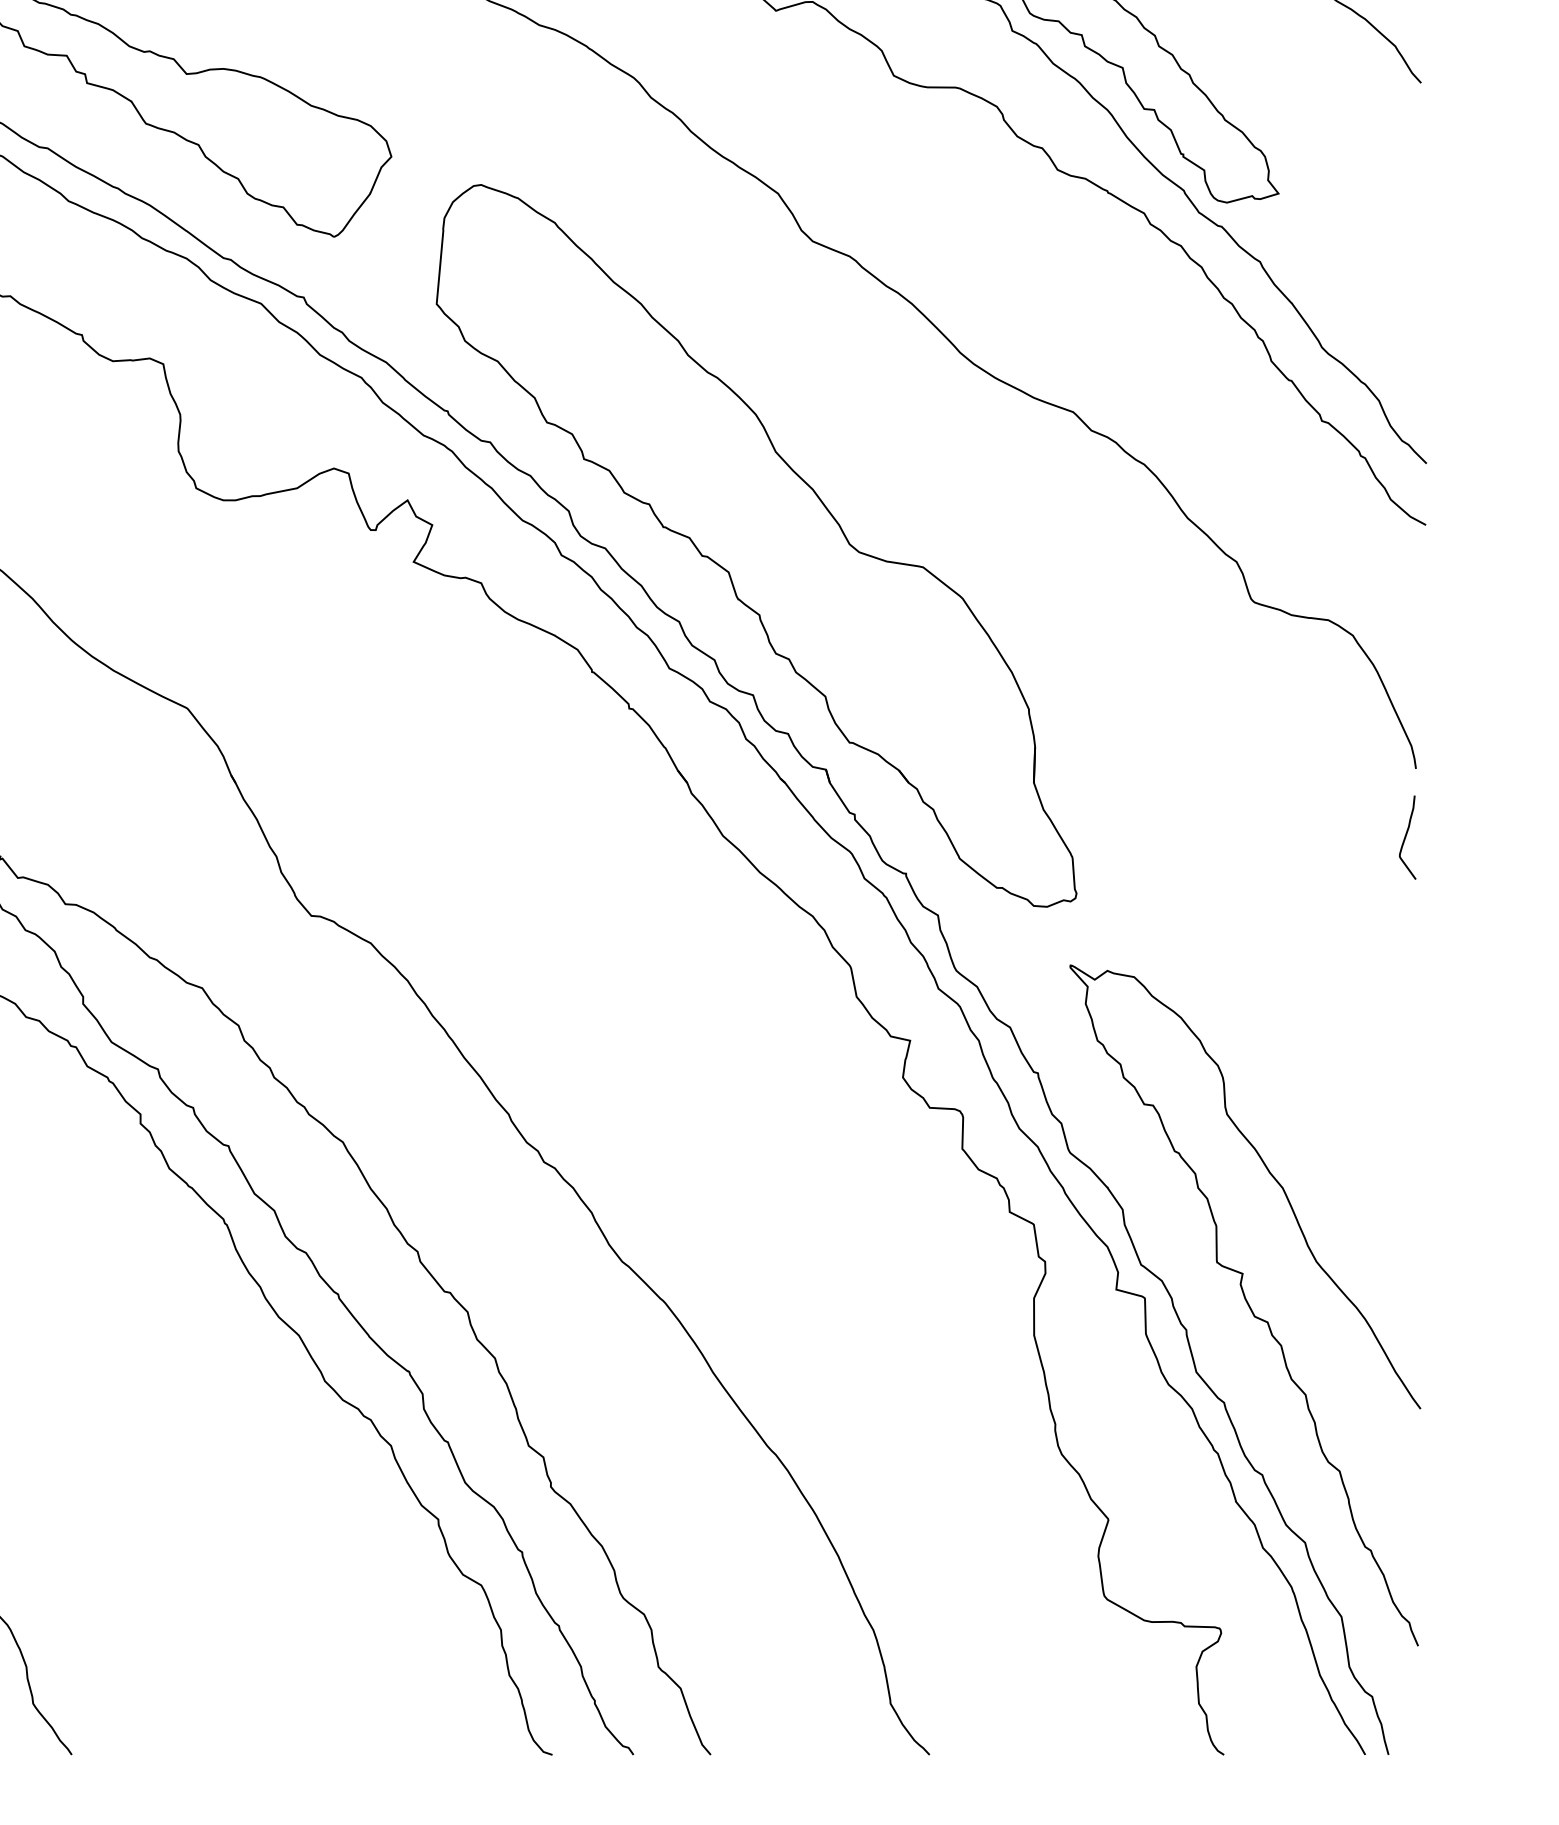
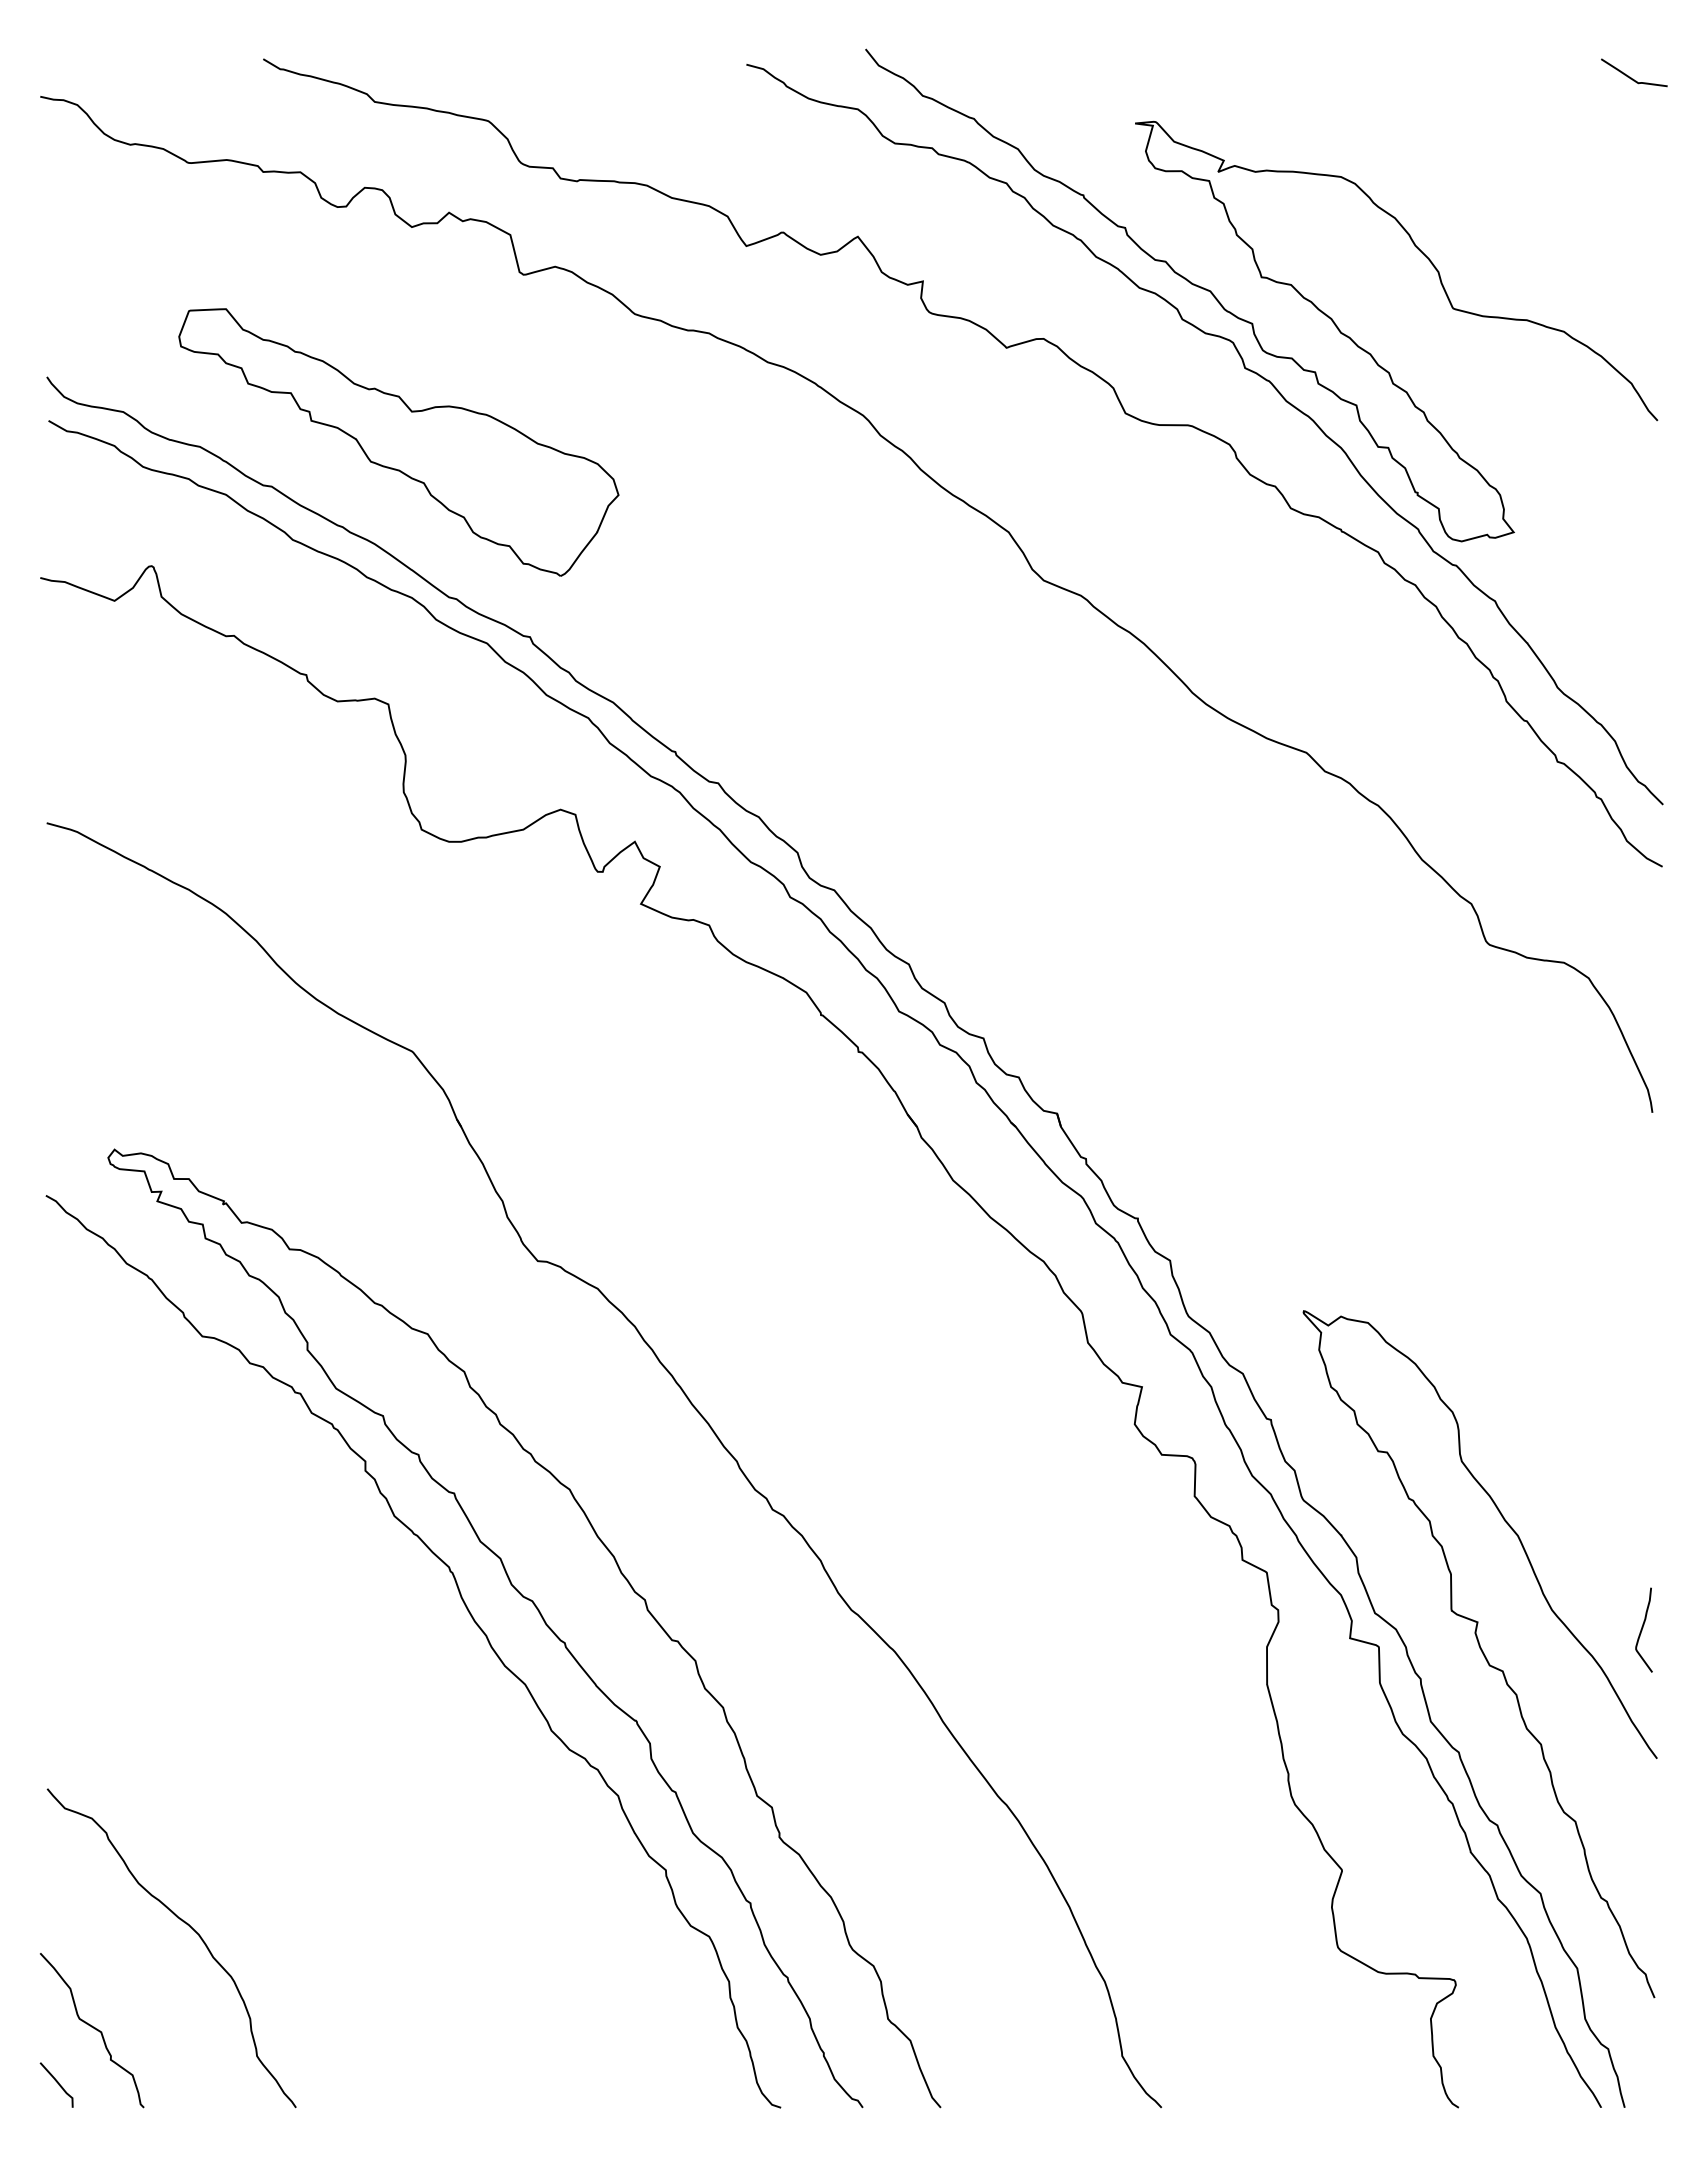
part: (756, 545) -> (986, 887), removed
curve: (1406, 836) -> (1642, 1629), moved

